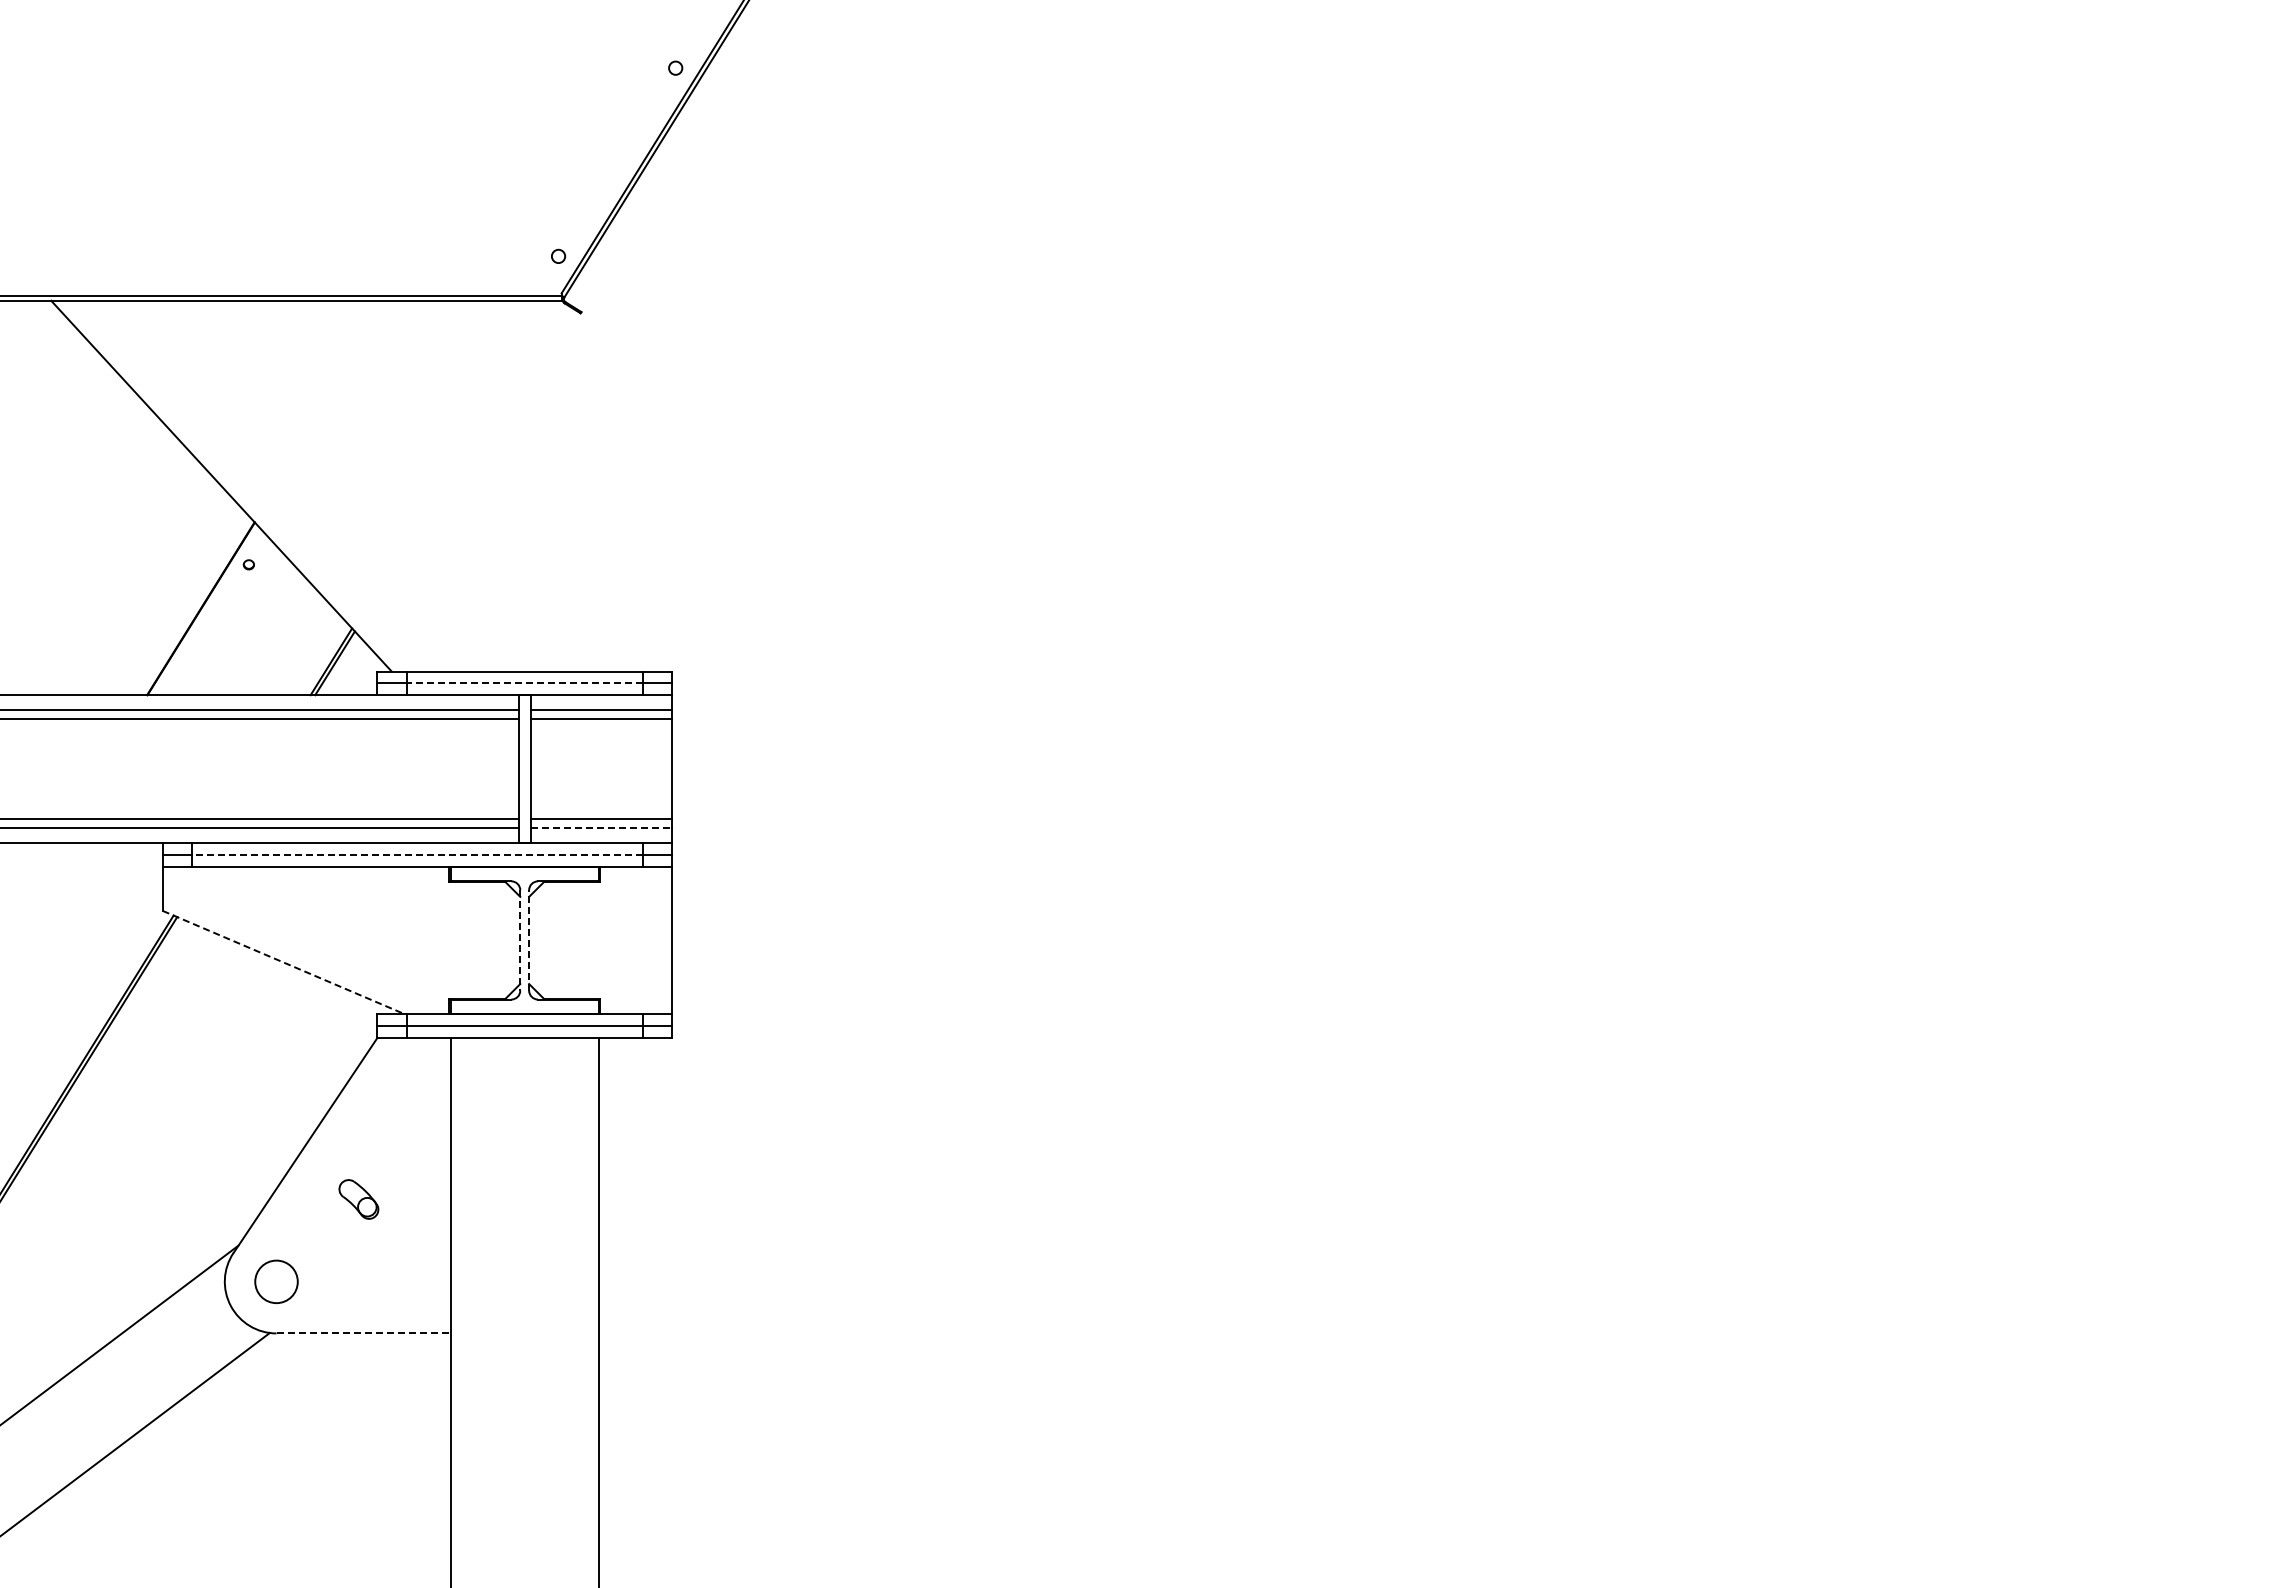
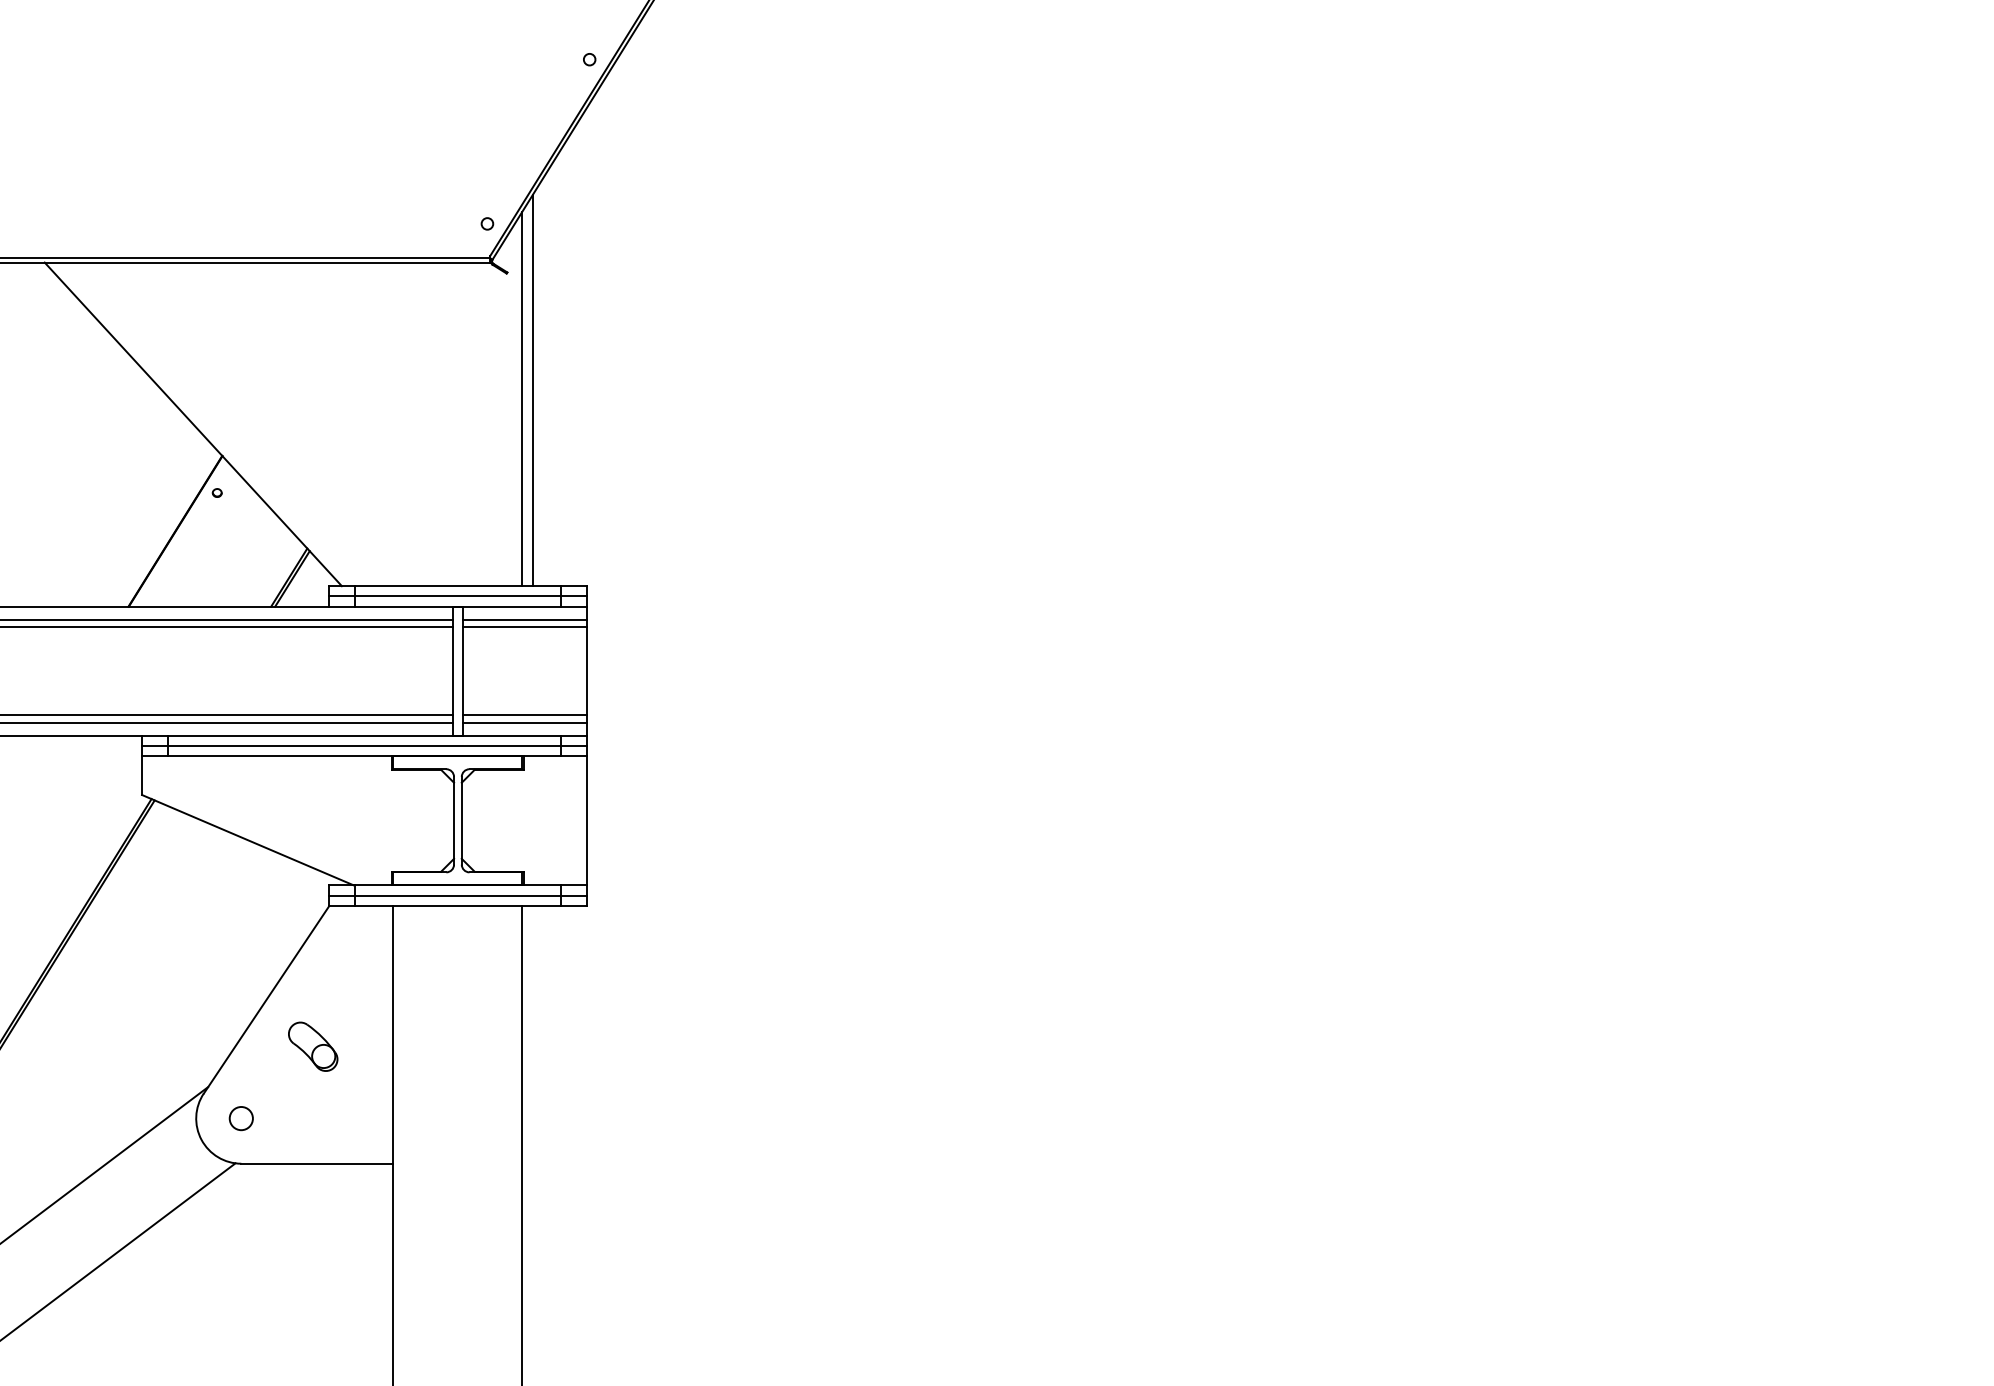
line: (610, 447) -> (532, 390), added
line: (598, 456) -> (522, 398), added
line: (524, 683) -> (457, 596), dashed -> solid
line: (601, 828) -> (524, 723), dashed -> solid
line: (417, 854) -> (364, 745), dashed -> solid
line: (529, 939) -> (462, 819), dashed -> solid
line: (520, 940) -> (454, 820), dashed -> solid
line: (283, 962) -> (247, 840), dashed -> solid
part: (358, 1199) -> (312, 1046), size x1.43
circle: (276, 1281) -> (241, 1118), size x0.62
line: (364, 1333) -> (318, 1163), dashed -> solid

